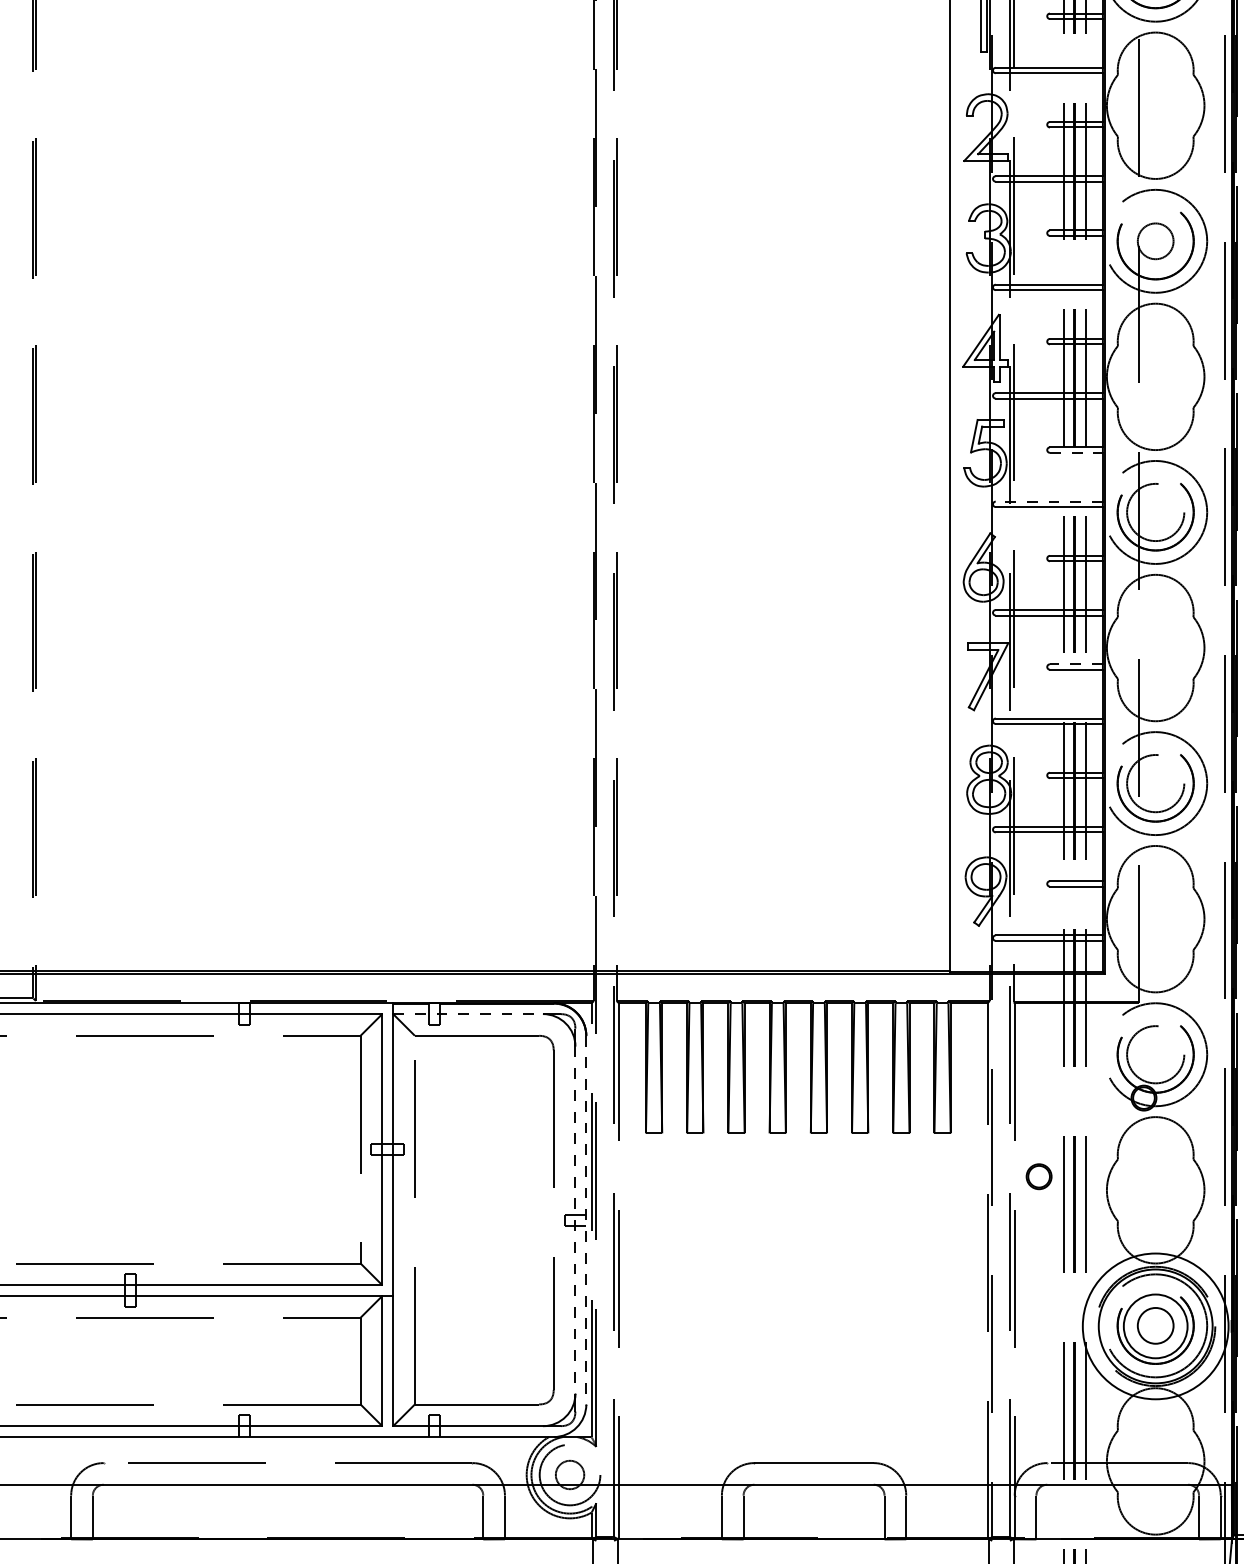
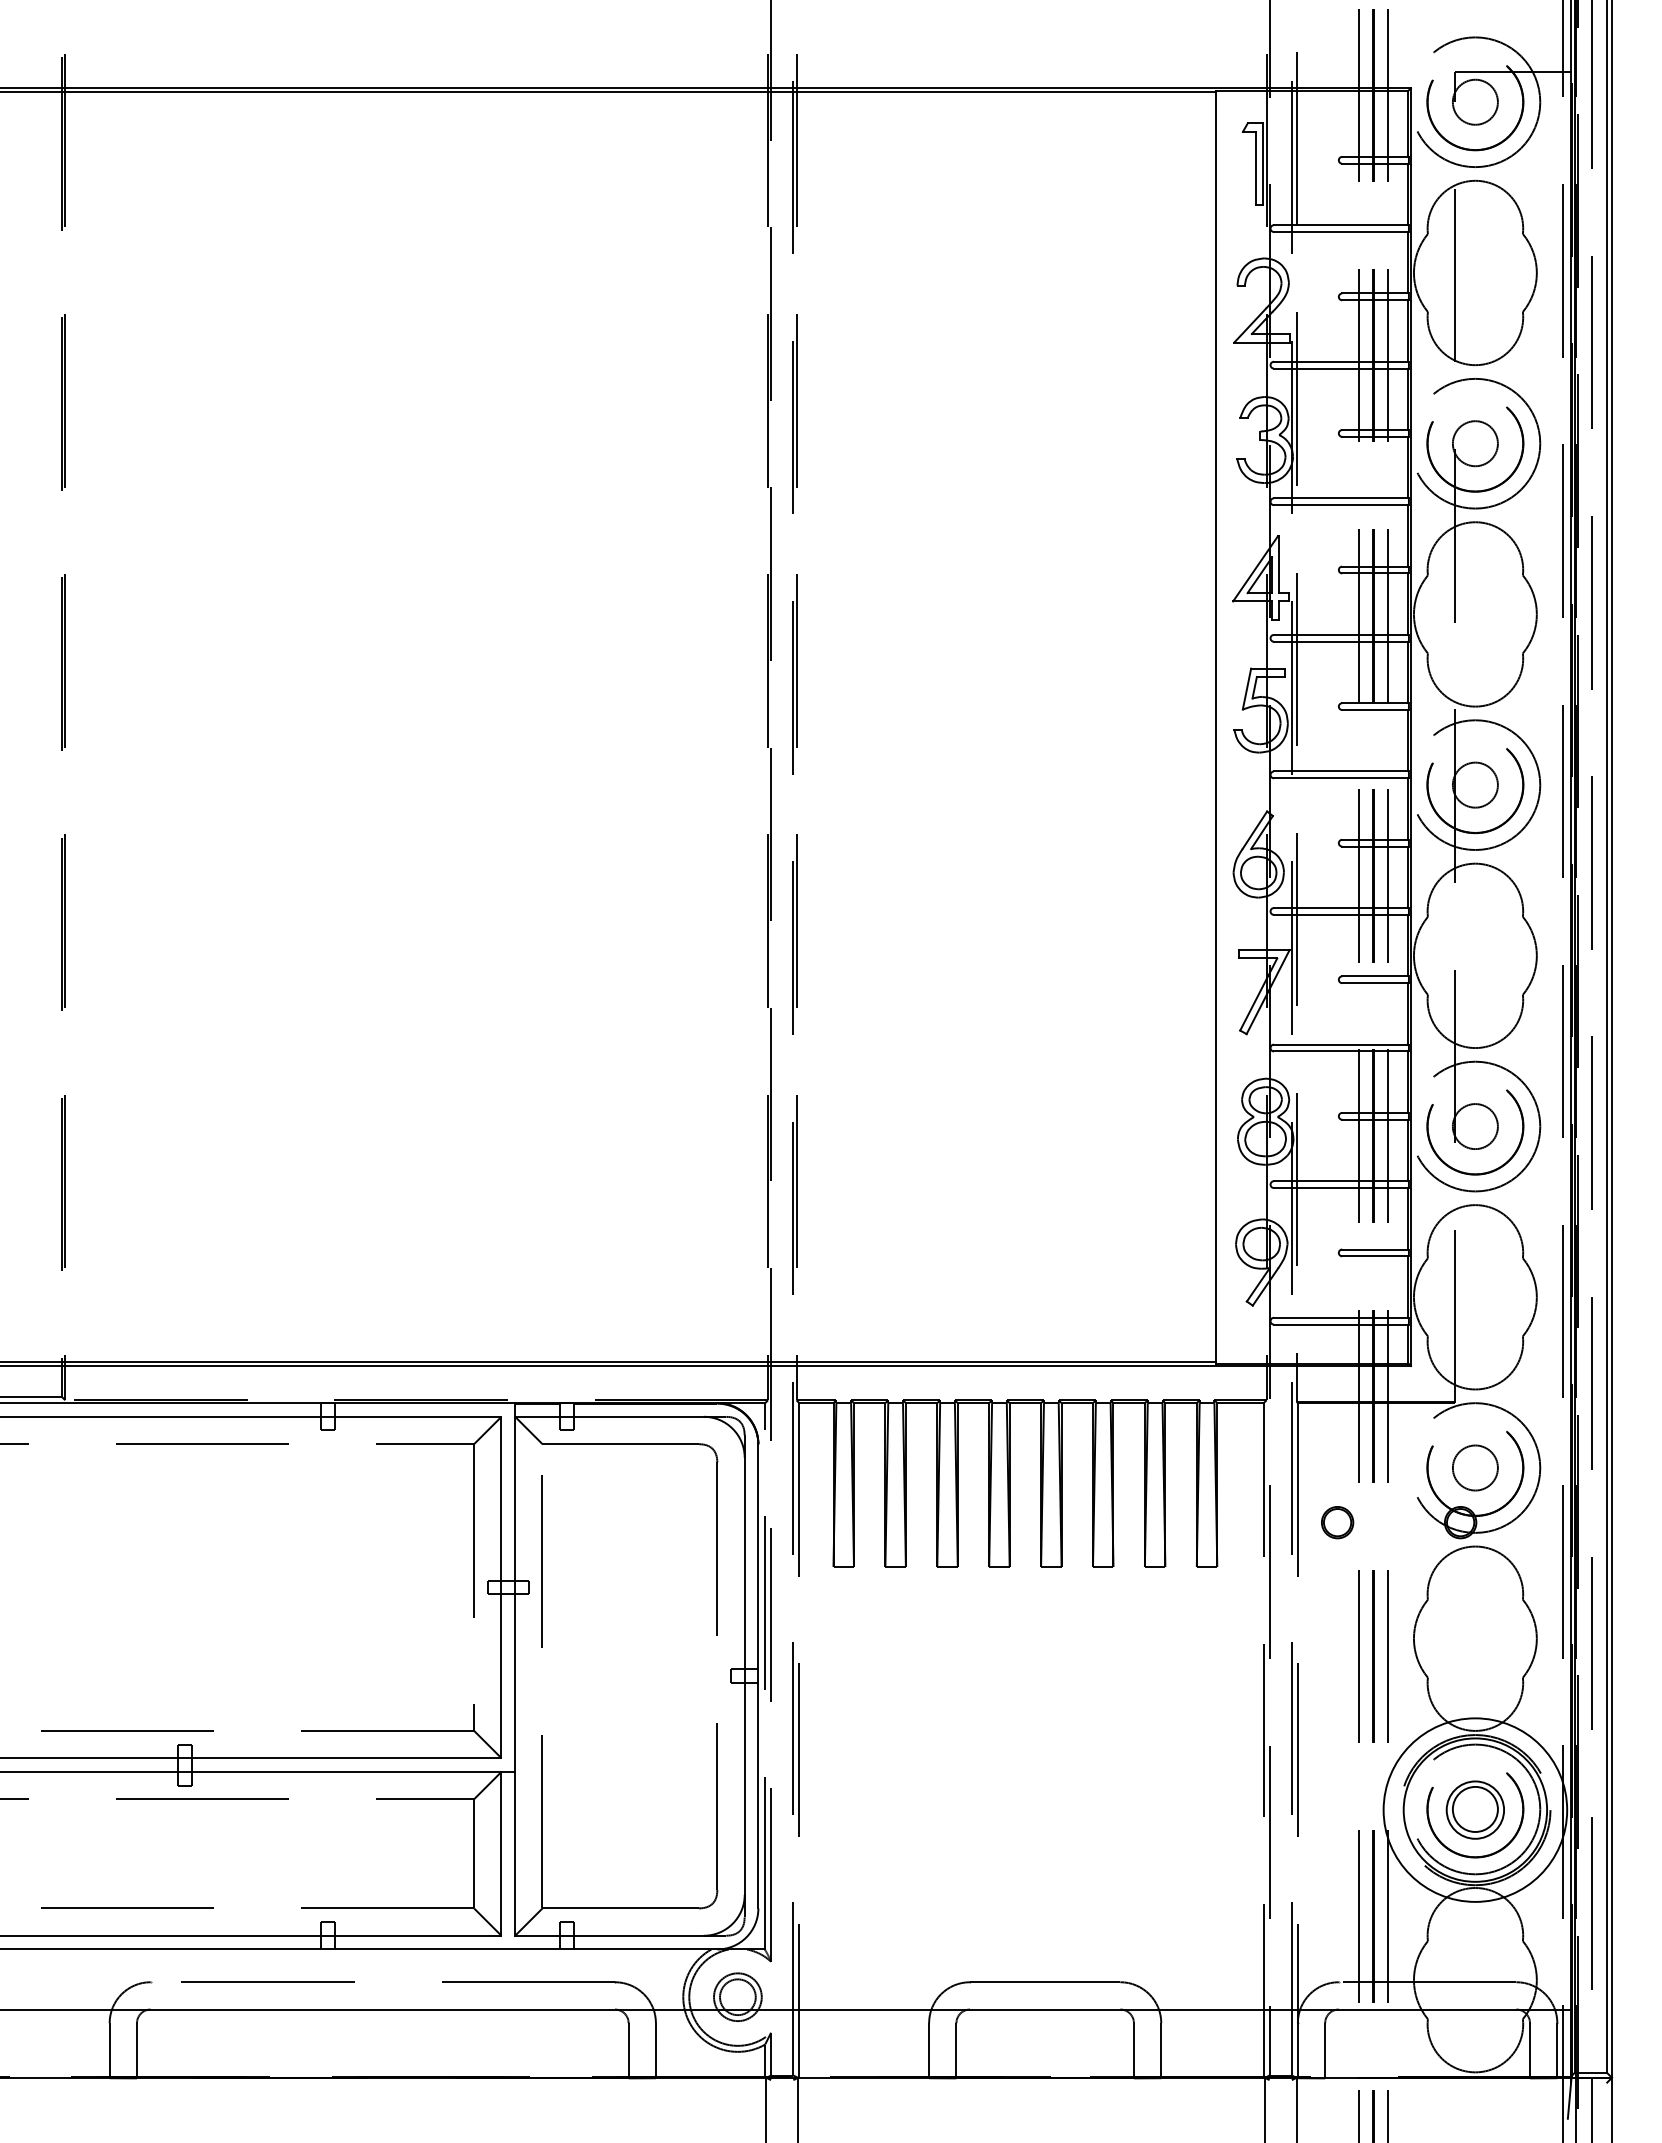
line: (1076, 453) -> (1375, 710), dashed -> solid
line: (1048, 501) -> (1340, 771), dashed -> solid
circle: (1154, 511) -> (1474, 784), size x0.62
line: (1076, 664) -> (1375, 976), dashed -> solid
circle: (1154, 783) -> (1474, 1126), size x0.62
line: (468, 1013) -> (609, 1416), dashed -> solid
circle: (1154, 1054) -> (1474, 1467), size x0.62
part: (1039, 1176) -> (1337, 1522), moved
line: (575, 1220) -> (744, 1676), dashed -> solid
line: (586, 1220) -> (758, 1676), dashed -> solid
circle: (1155, 1325) -> (1475, 1809), size x0.71
circle: (569, 1475) -> (737, 1997), size x0.62

